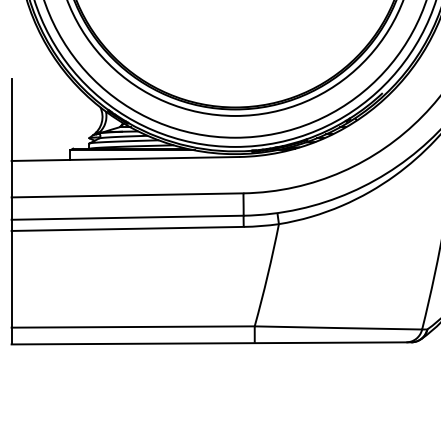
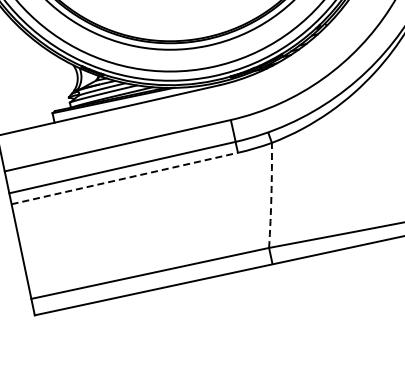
line: (128, 228) -> (125, 177), solid -> dashed
arc: (267, 275) -> (271, 195), solid -> dashed

